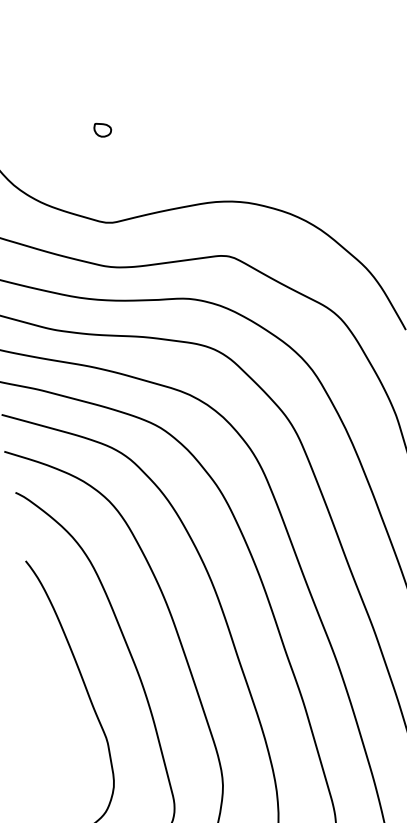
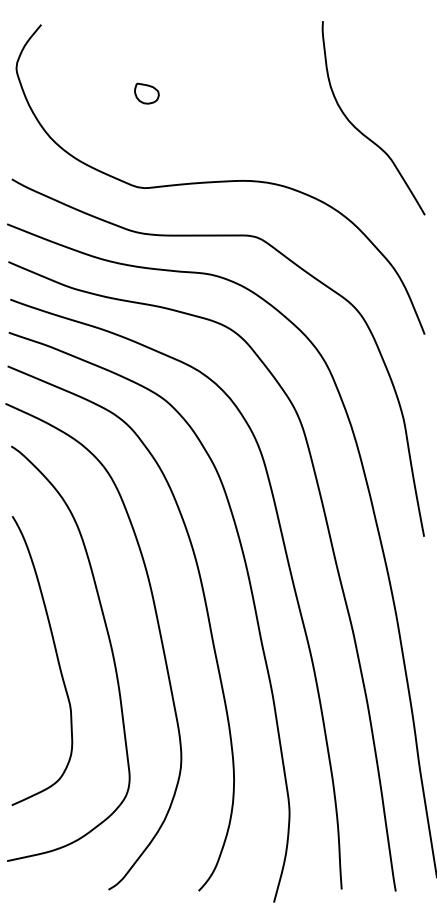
part: (102, 129) -> (146, 93), size x1.43
curve: (316, 138) -> (360, 130), added

